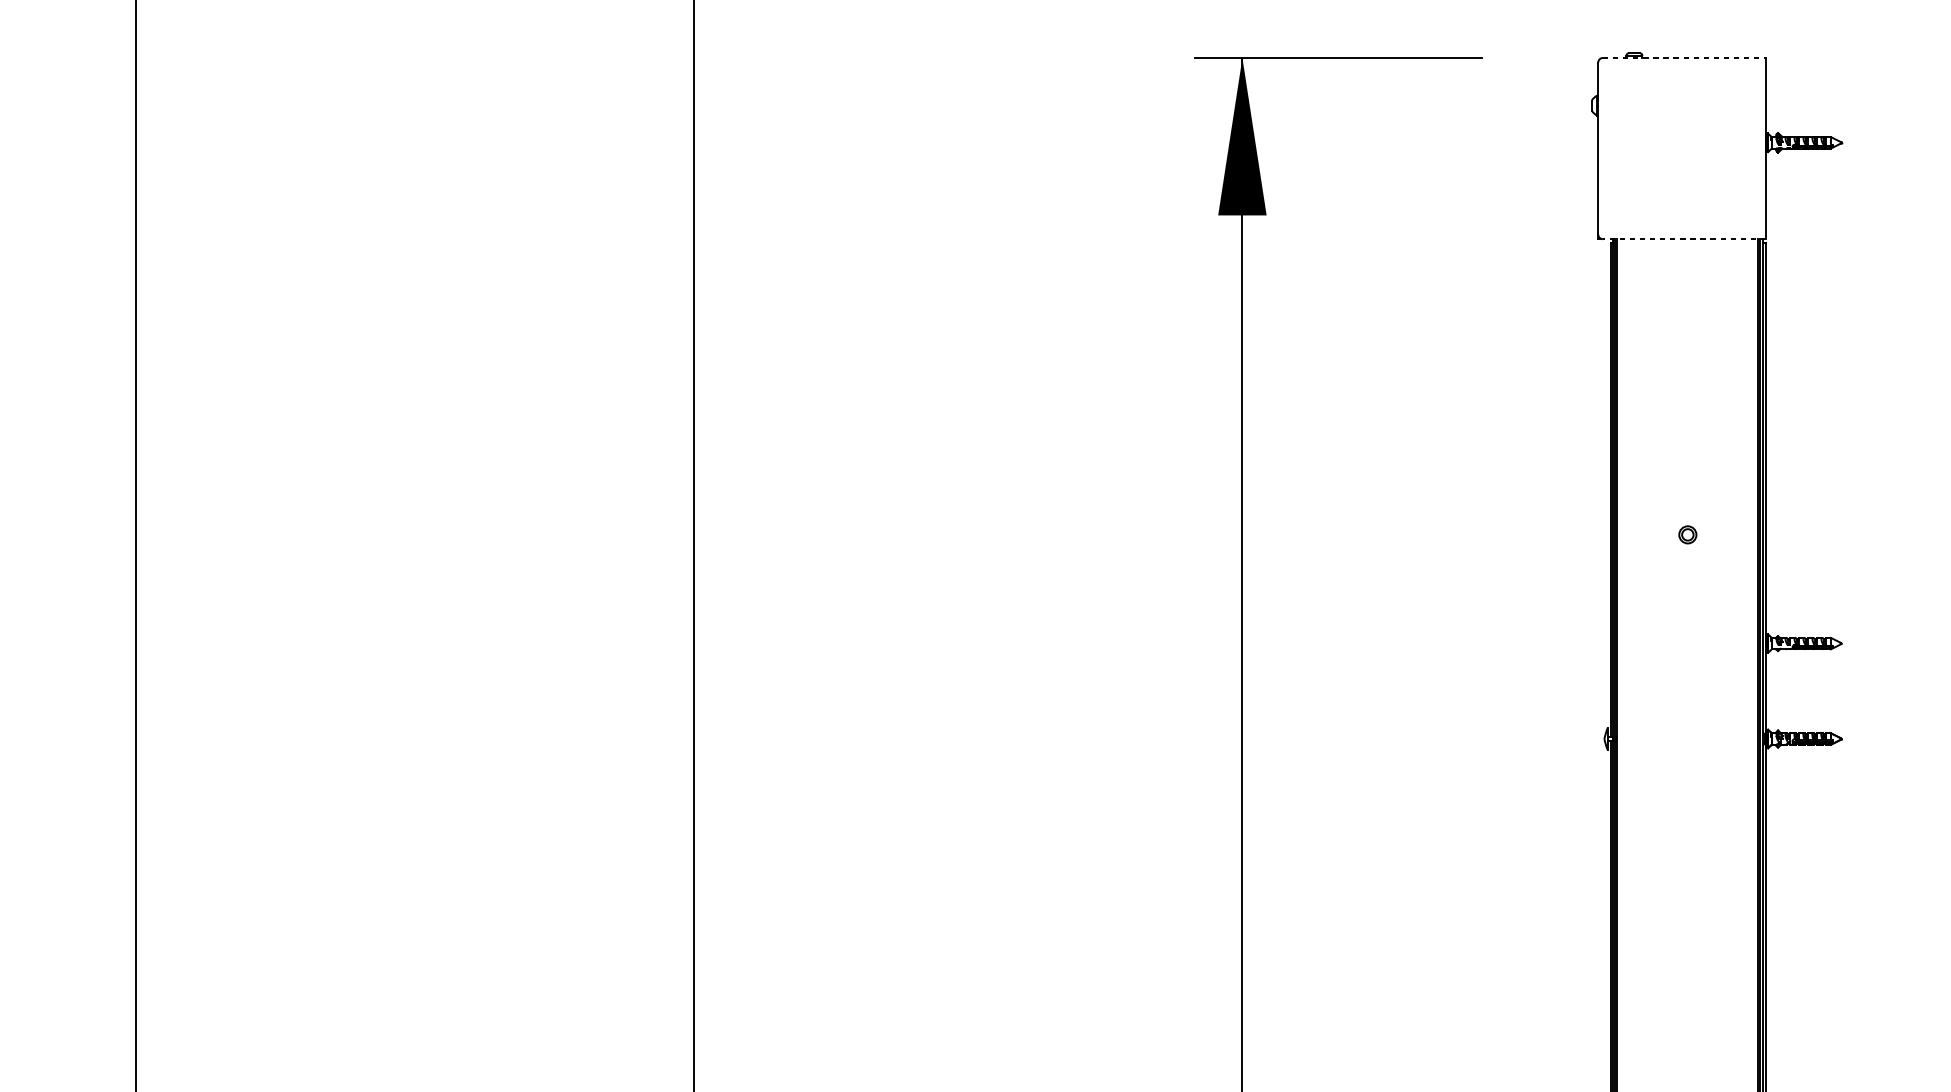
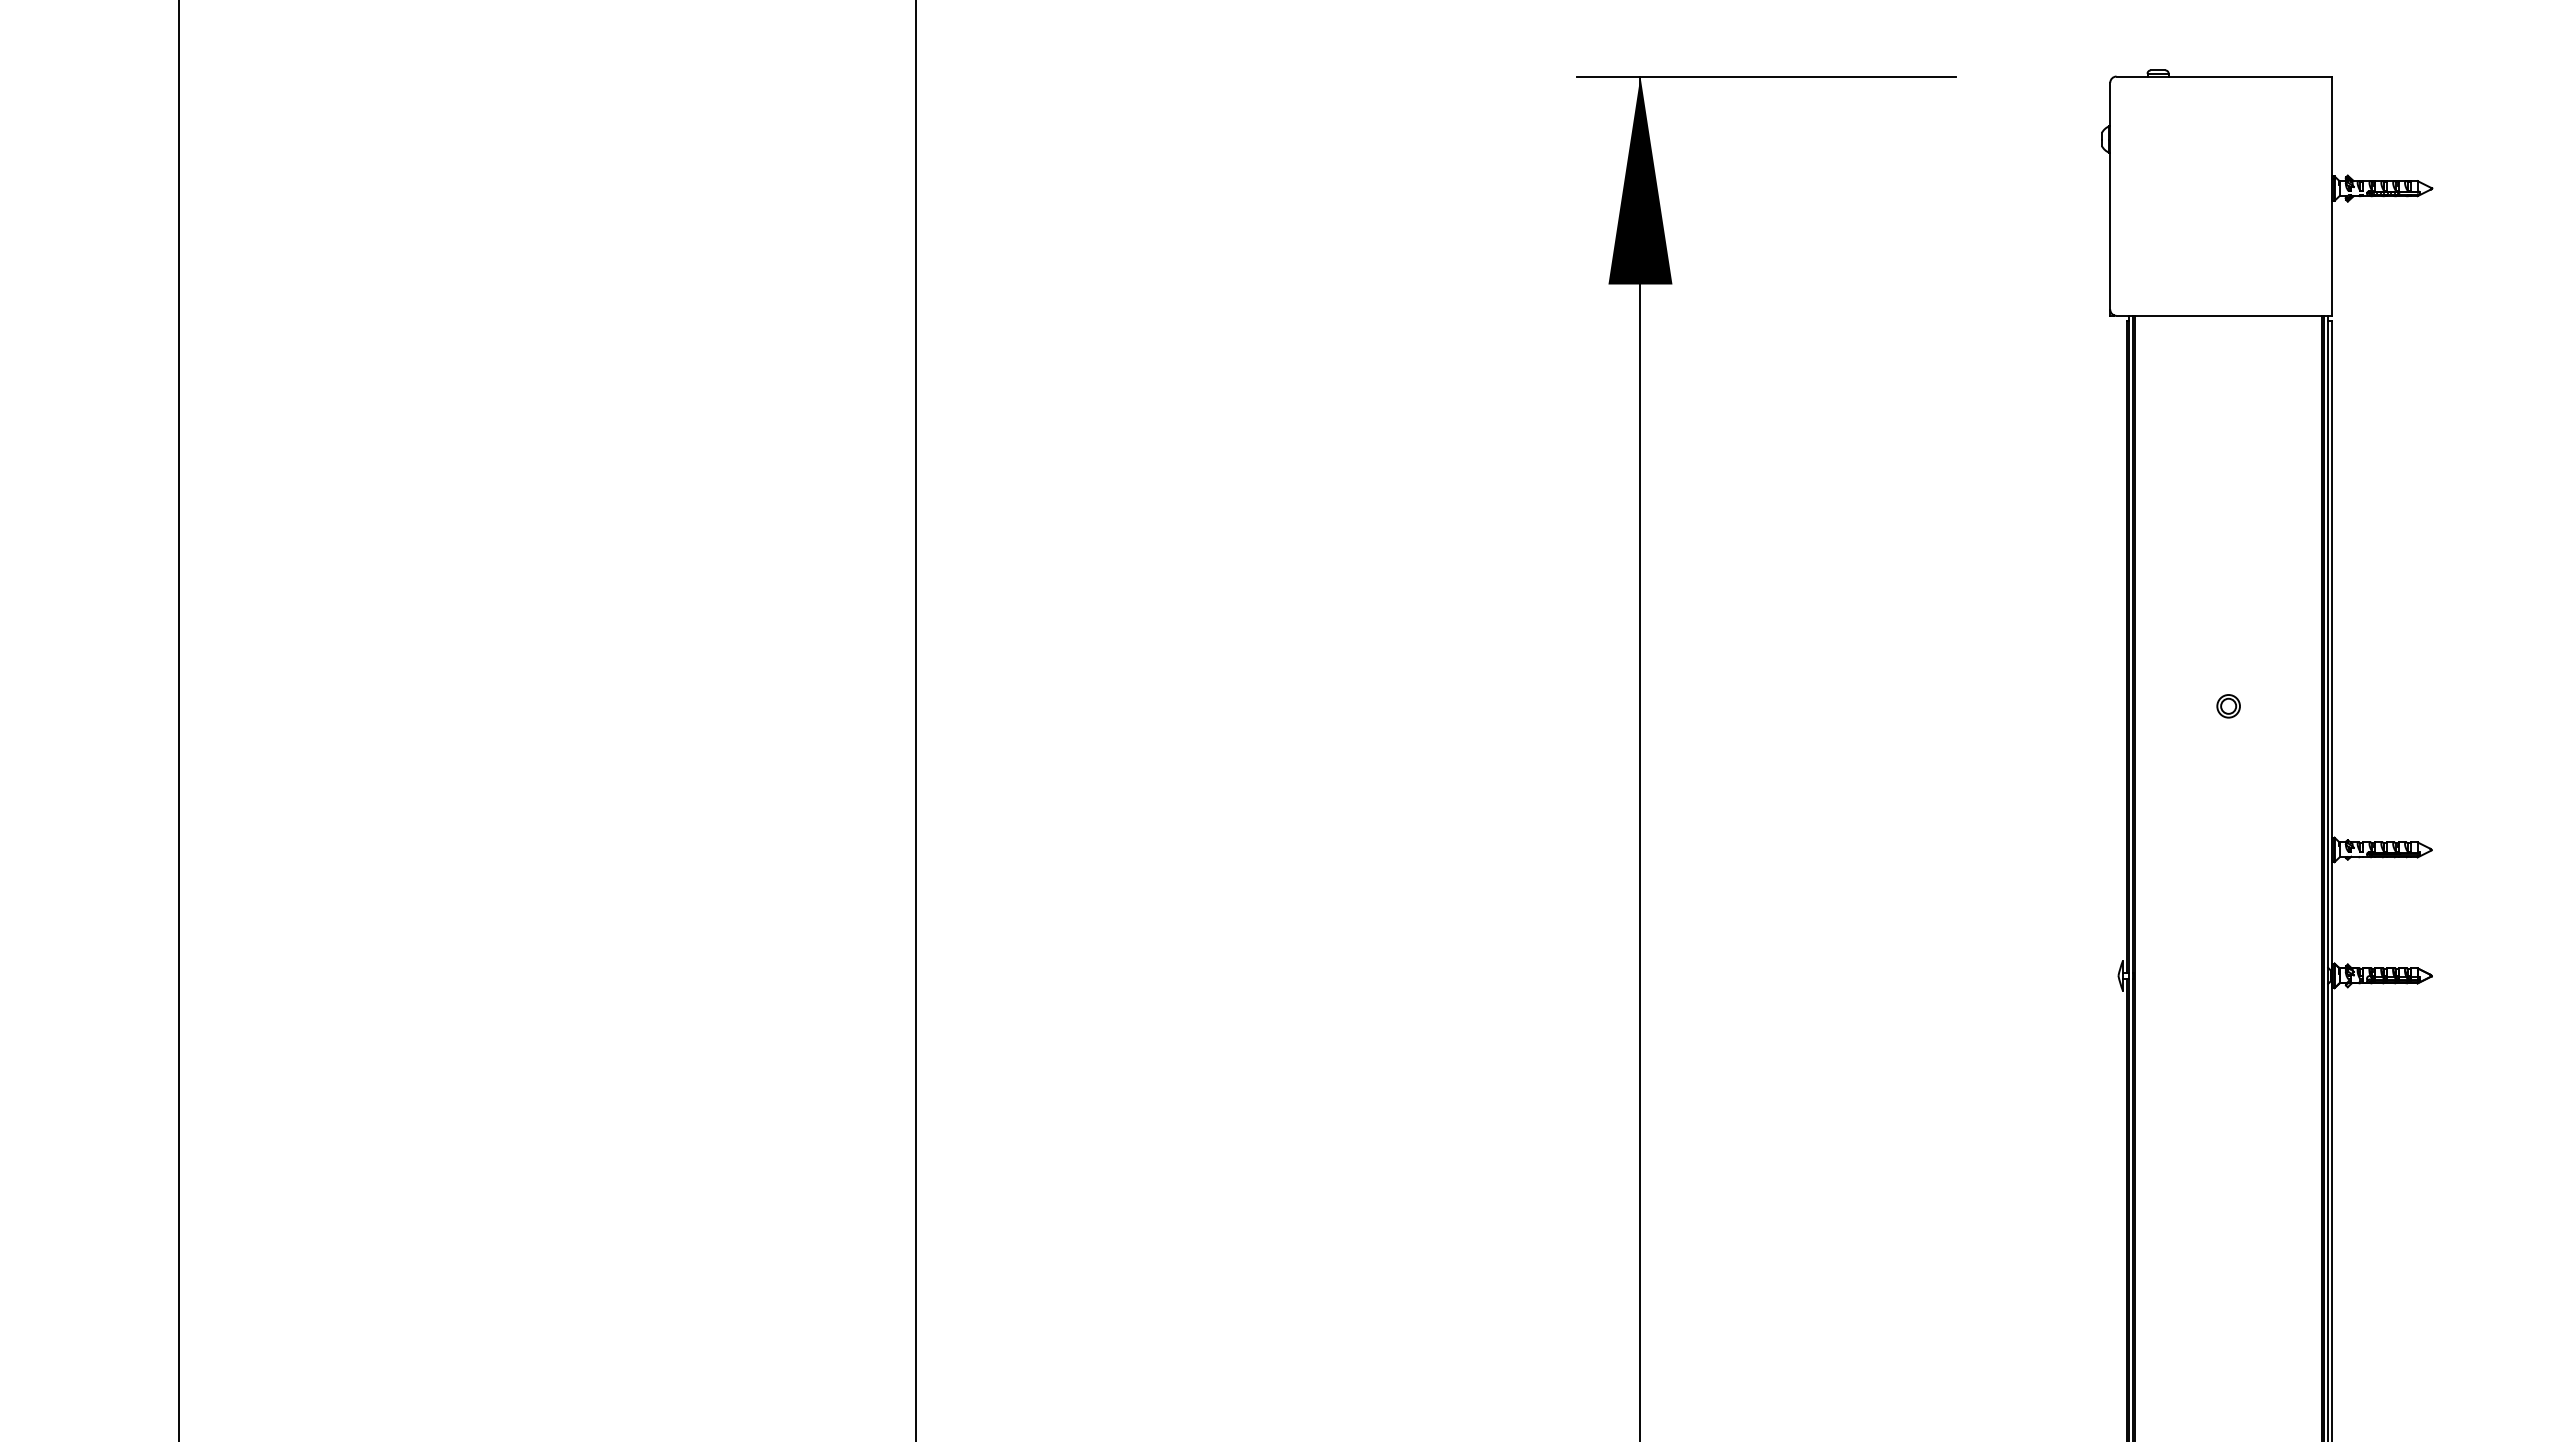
line: (1684, 57) -> (2224, 76), dashed -> solid
line: (1684, 238) -> (2224, 315), dashed -> solid

